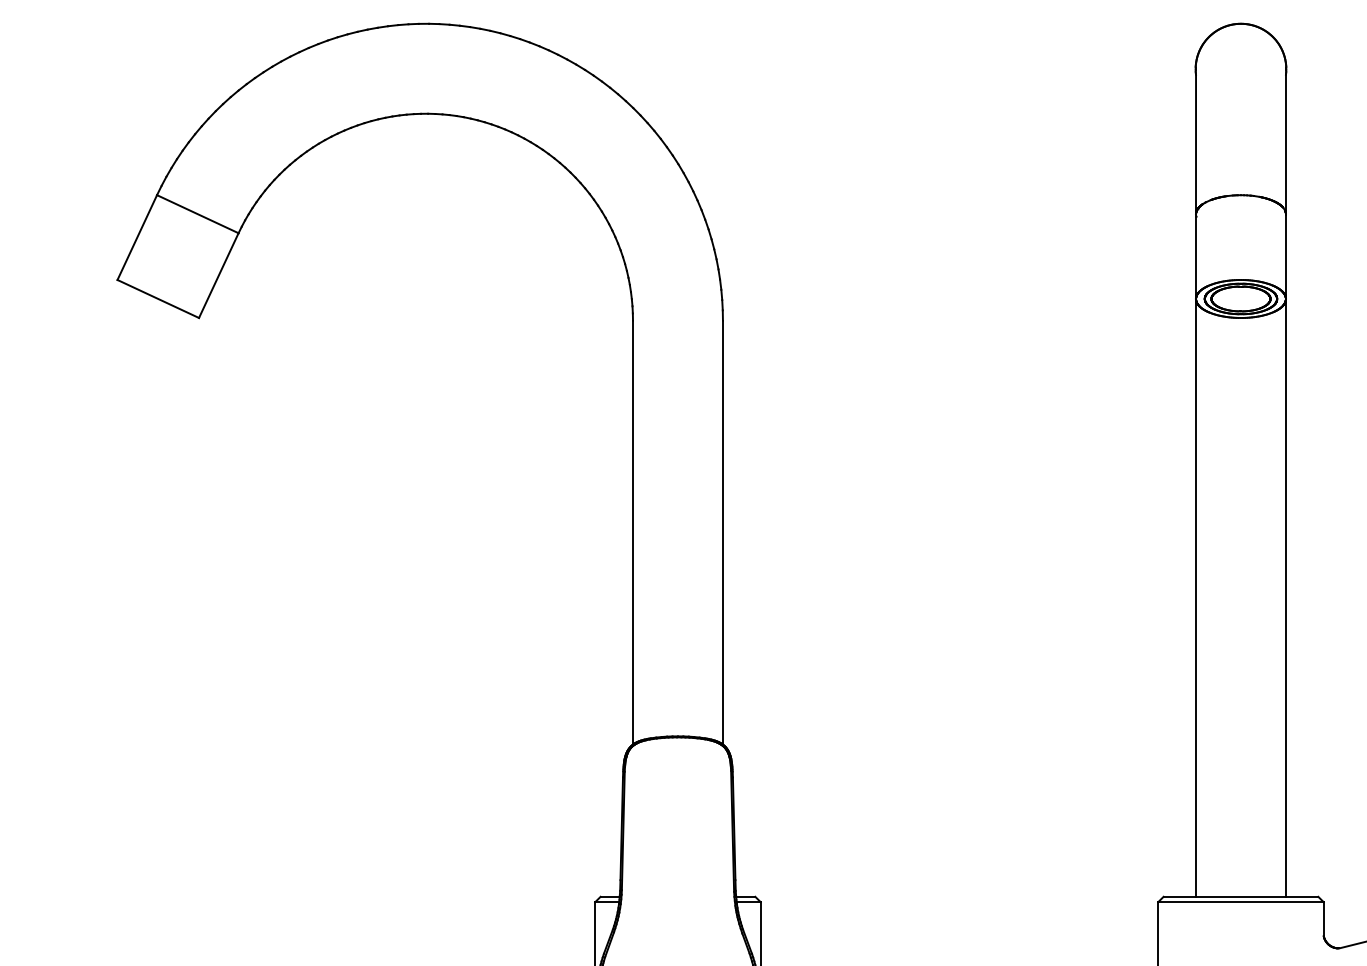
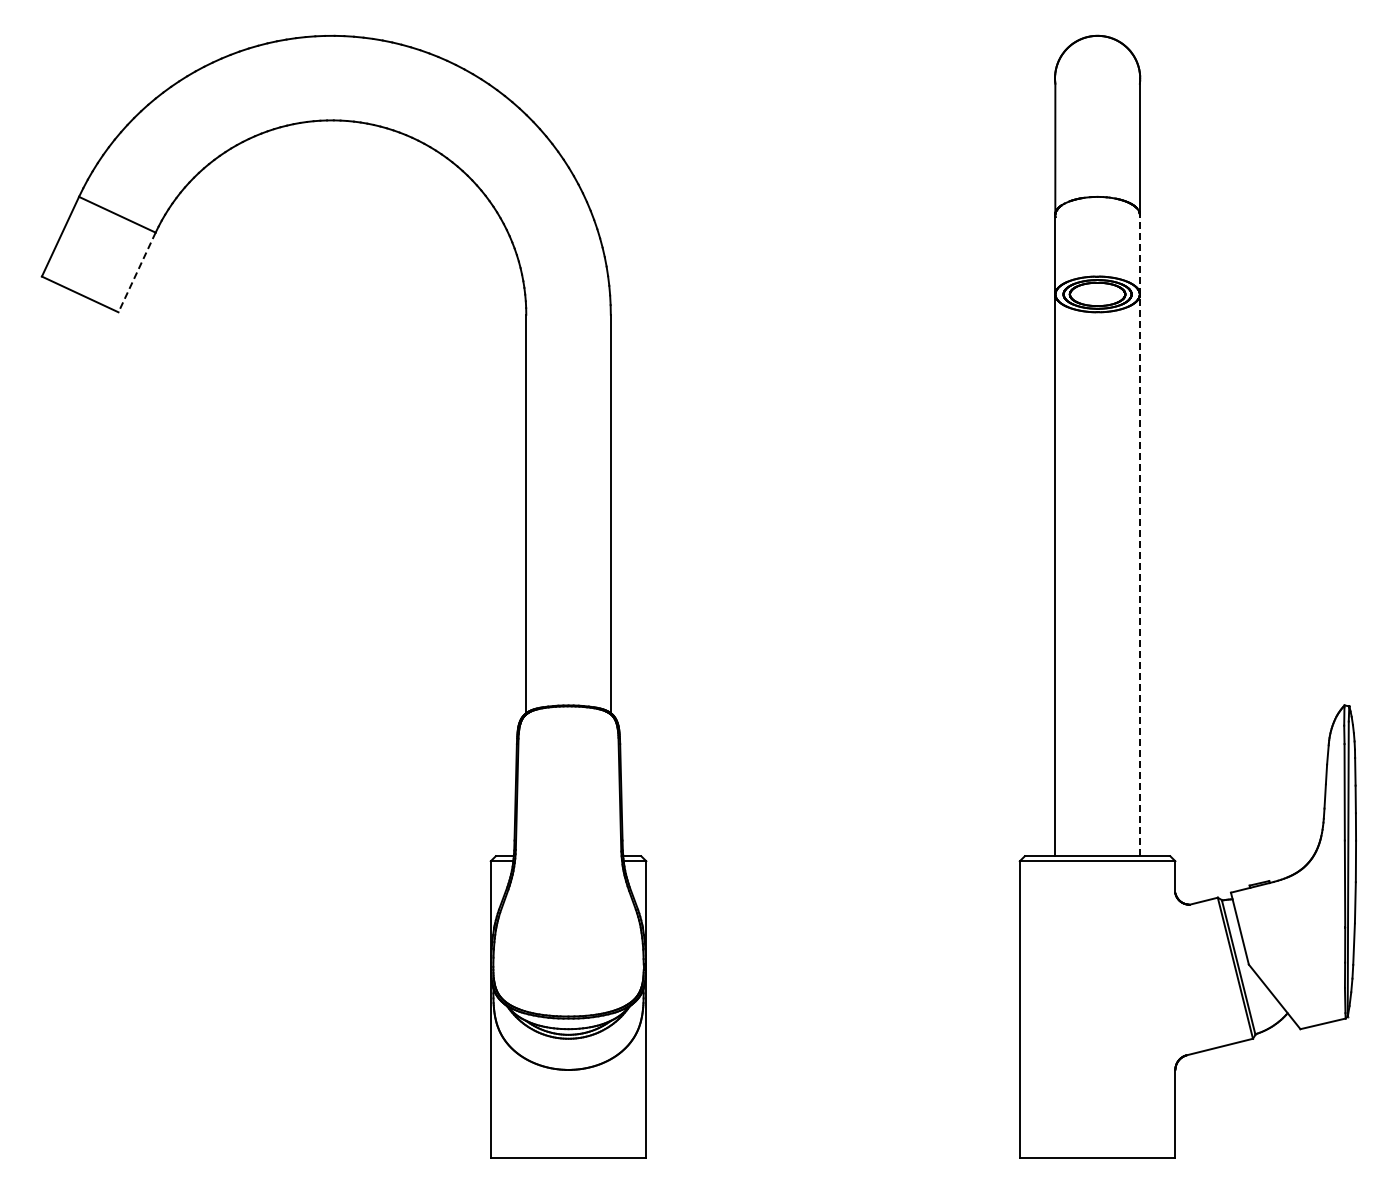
line: (219, 275) -> (137, 272), solid -> dashed
line: (1285, 555) -> (1139, 535), solid -> dashed

